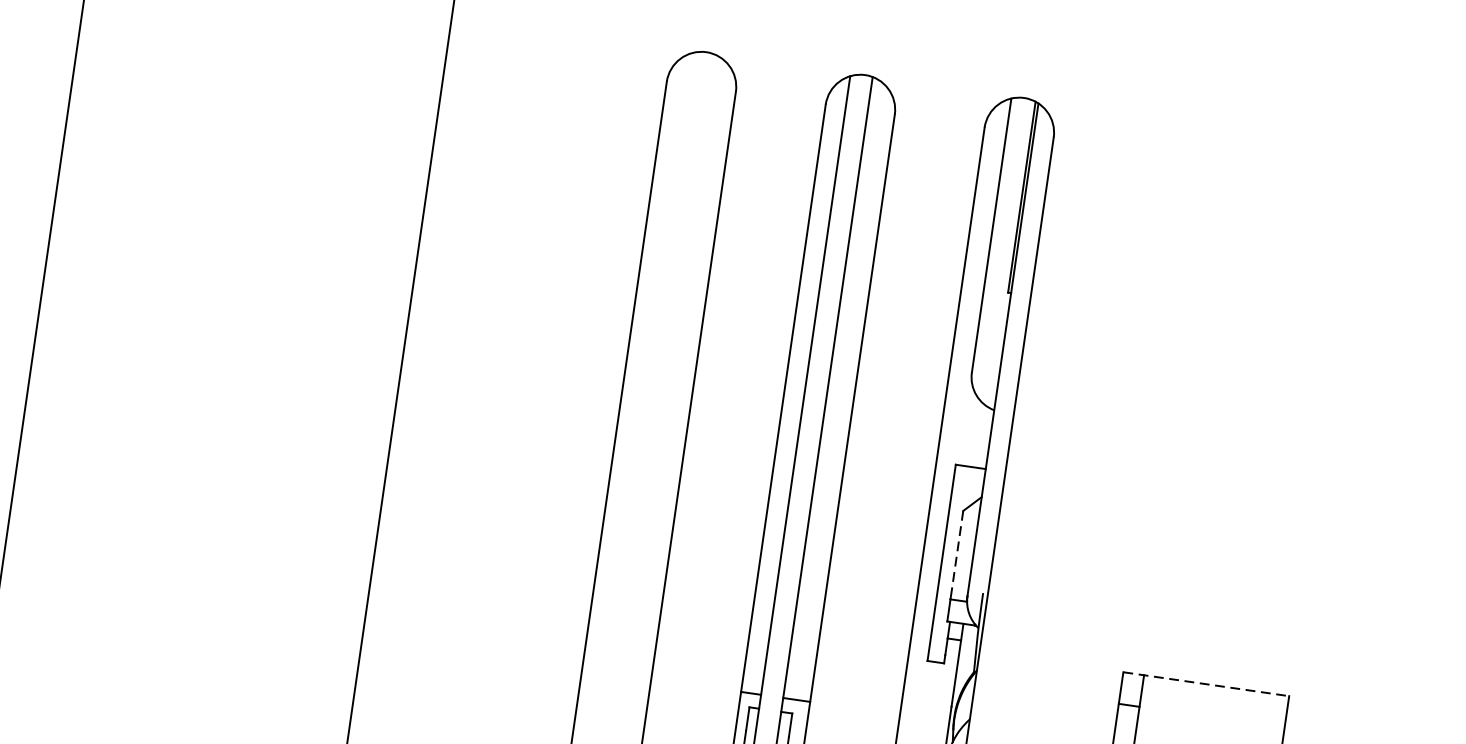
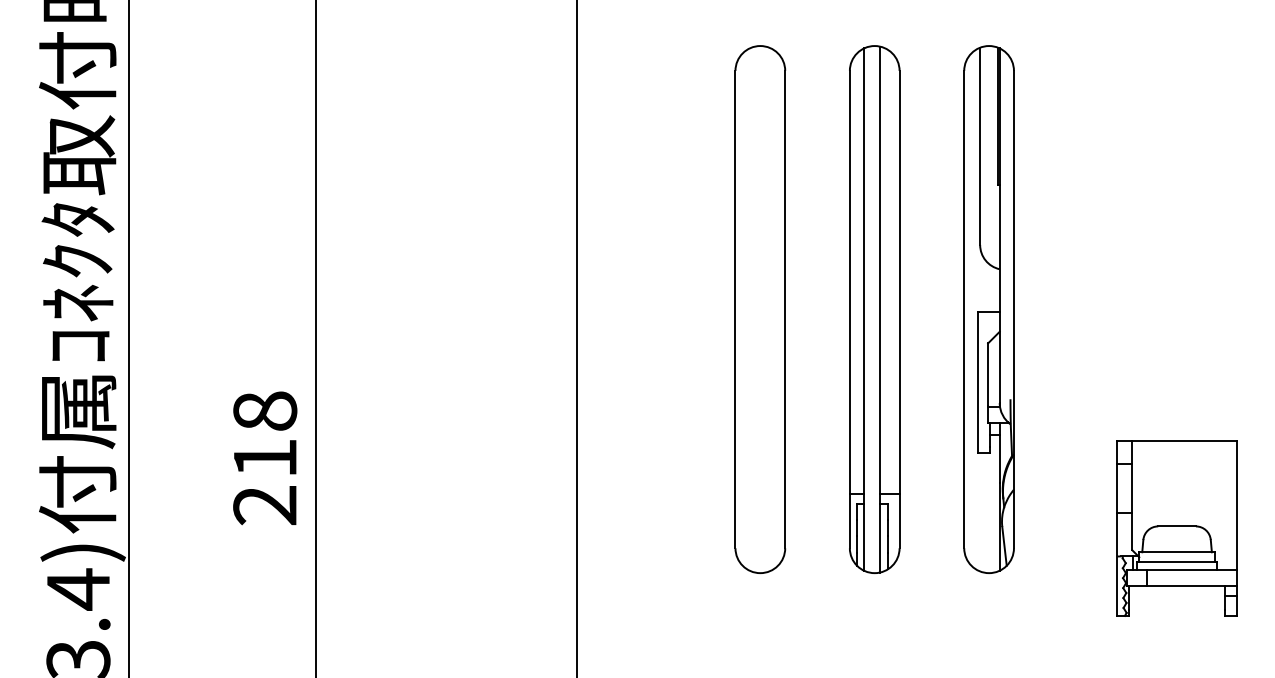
line: (957, 555) -> (988, 375), dashed -> solid
line: (1206, 683) -> (1177, 440), dashed -> solid

